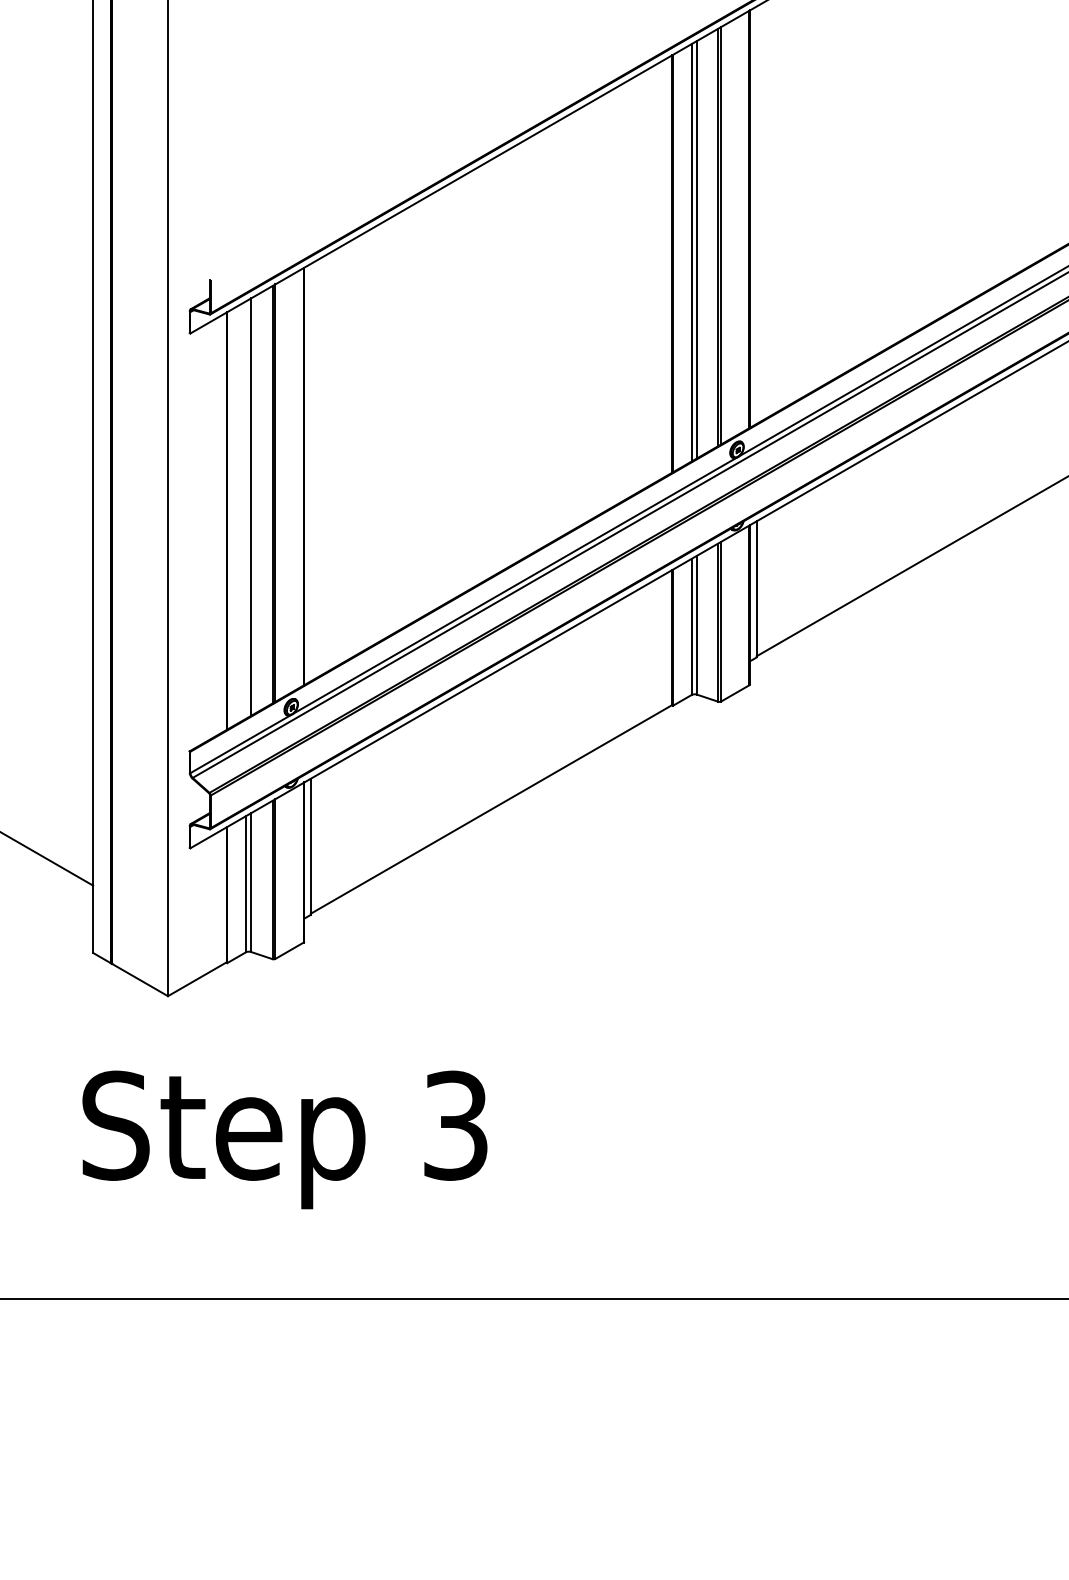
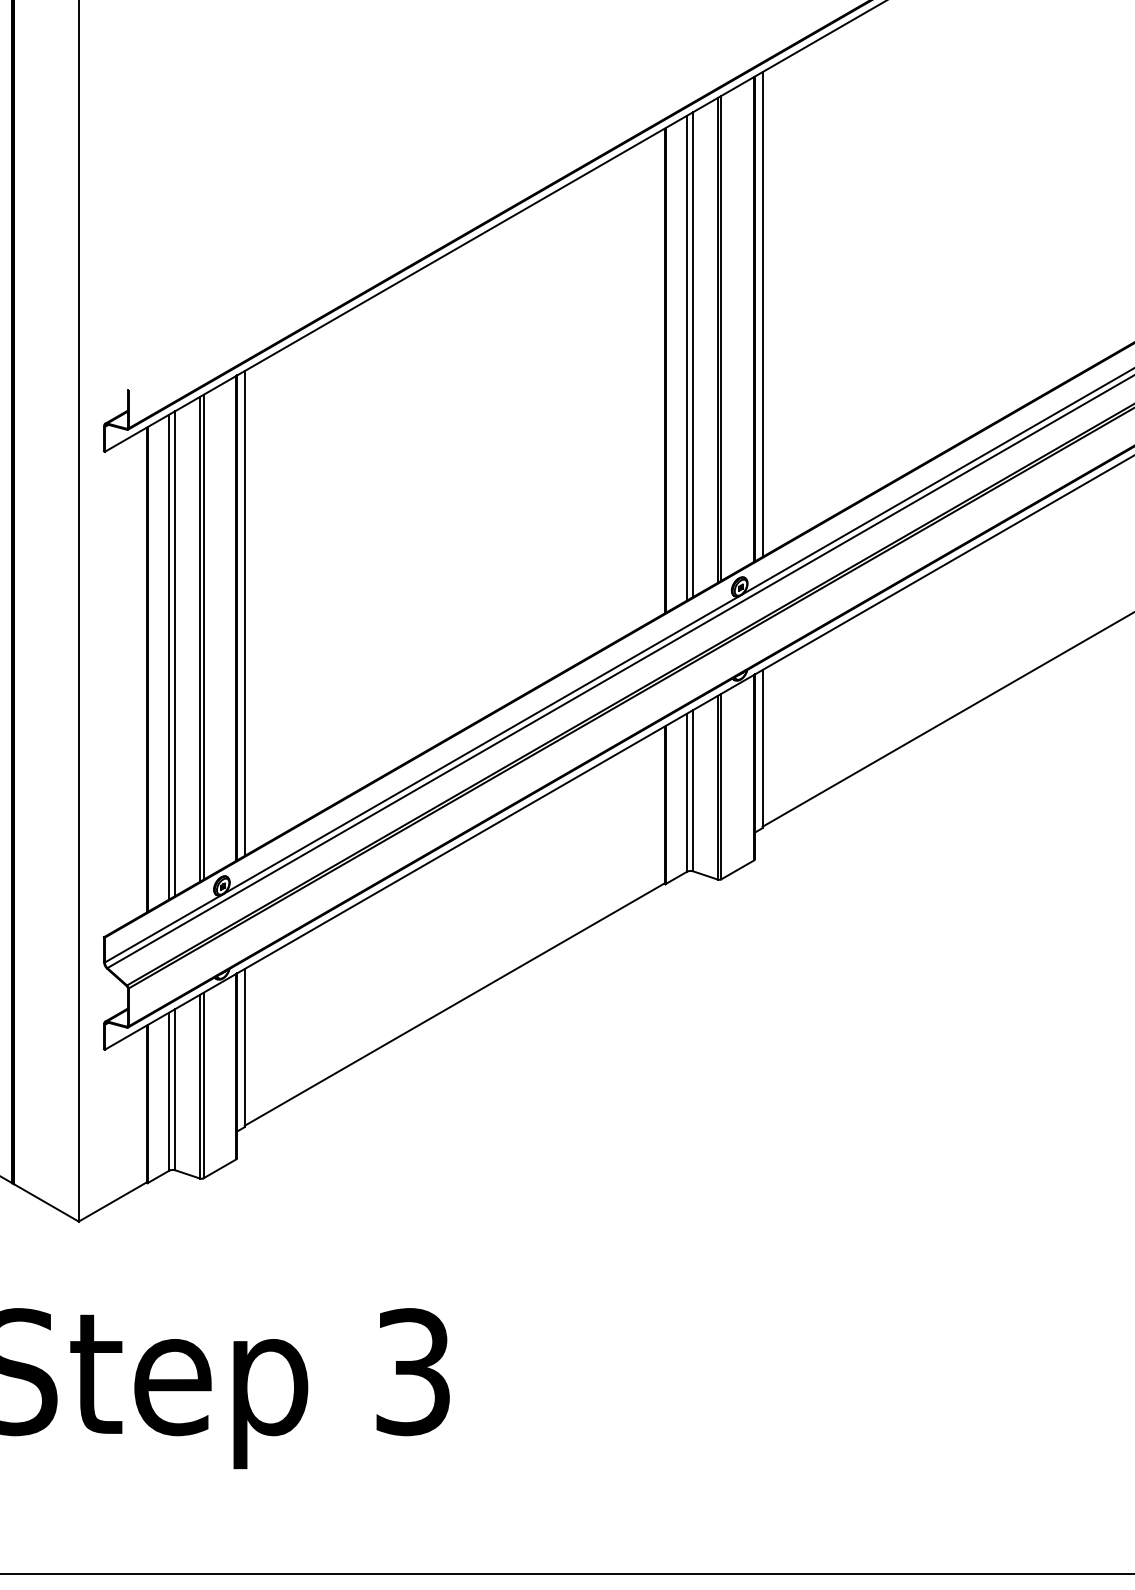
line: (756, 214) -> (762, 313), added
line: (310, 472) -> (244, 613), added
line: (245, 509) -> (168, 656), added

